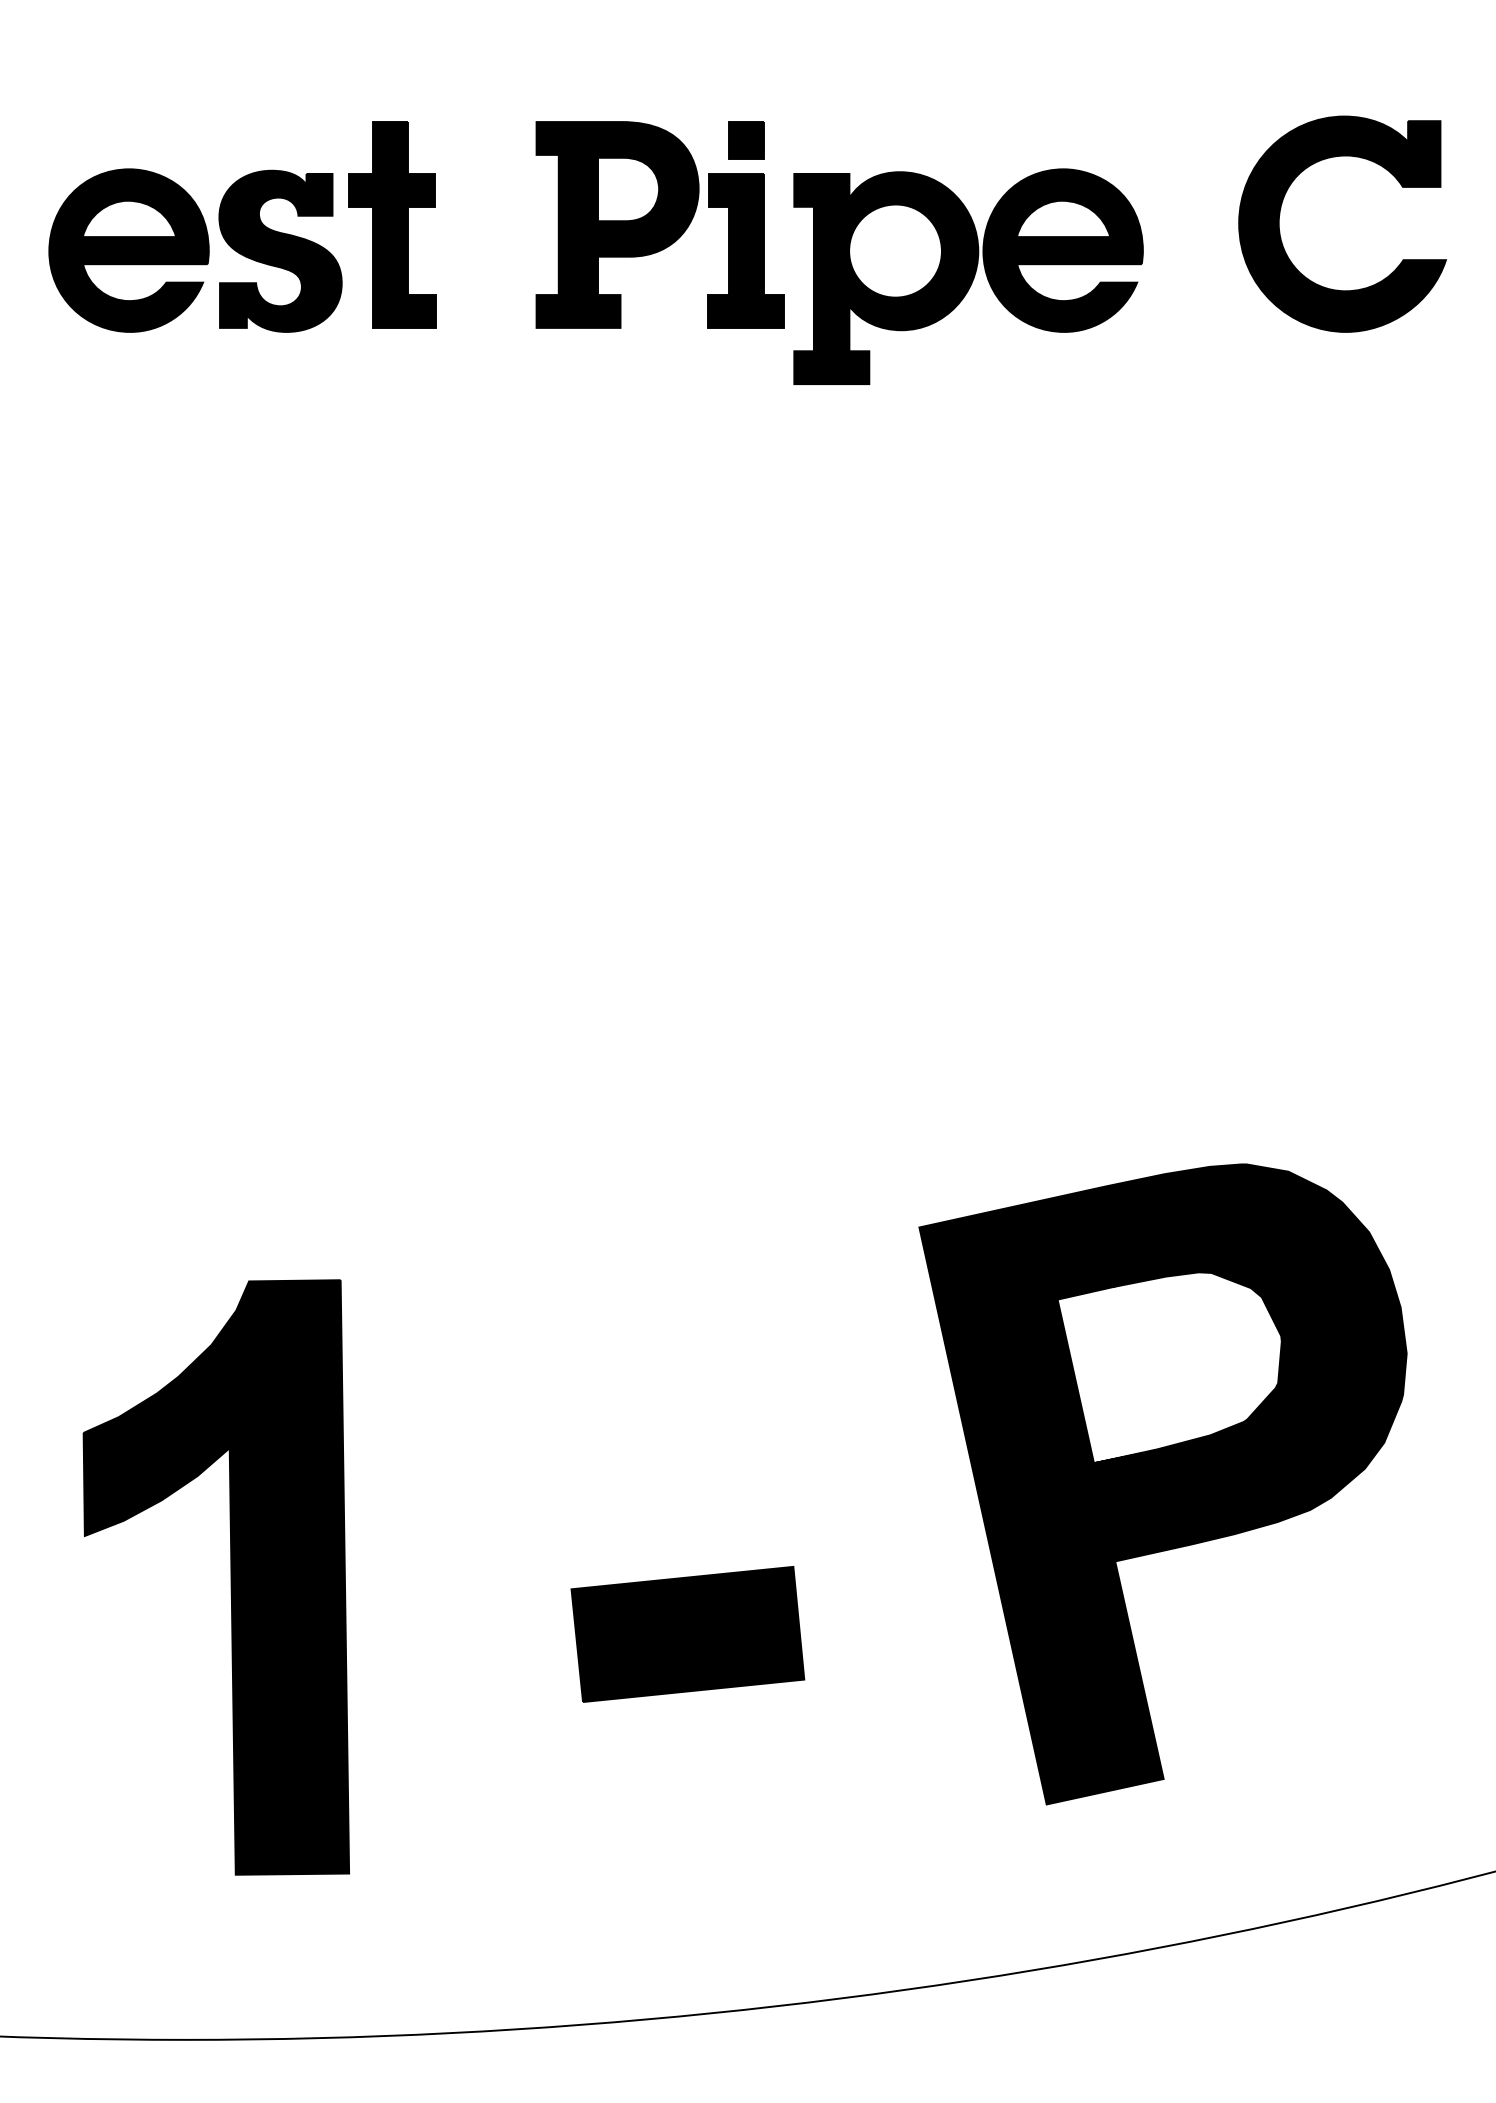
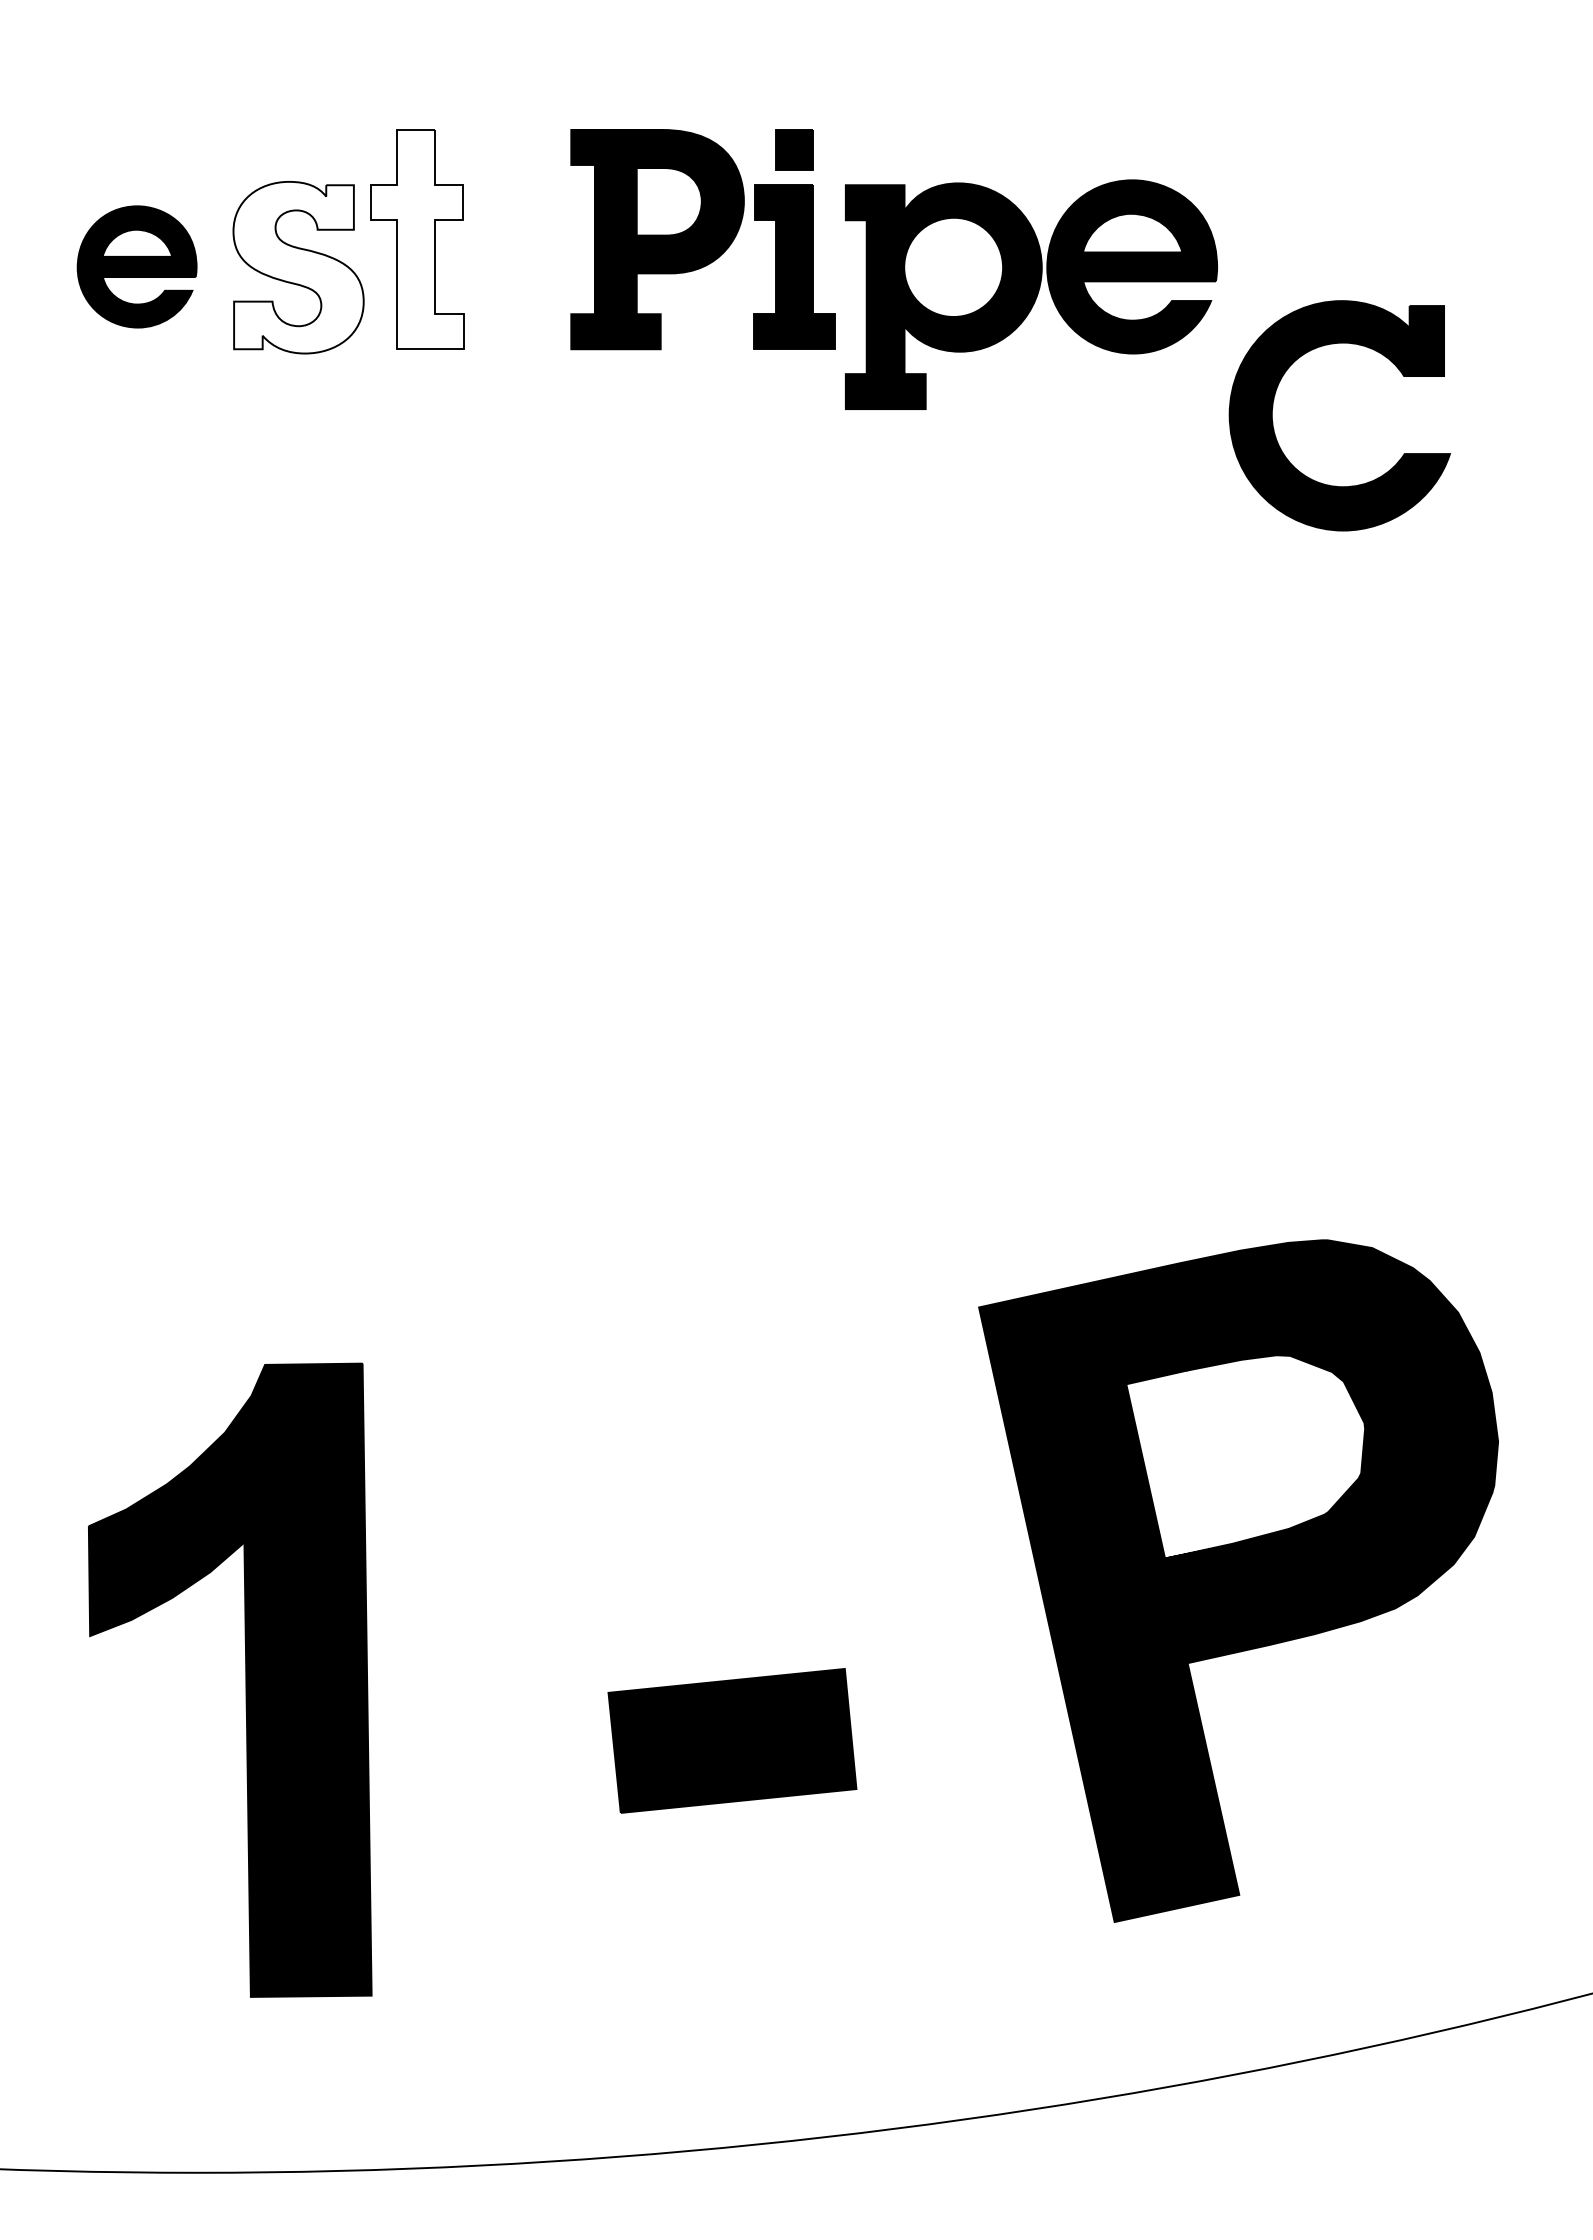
fill: (392, 224) -> (417, 239), removed
part: (1280, 230) -> (1273, 422), moved
part: (128, 250) -> (136, 266), size x0.7
fill: (280, 251) -> (298, 267), removed

